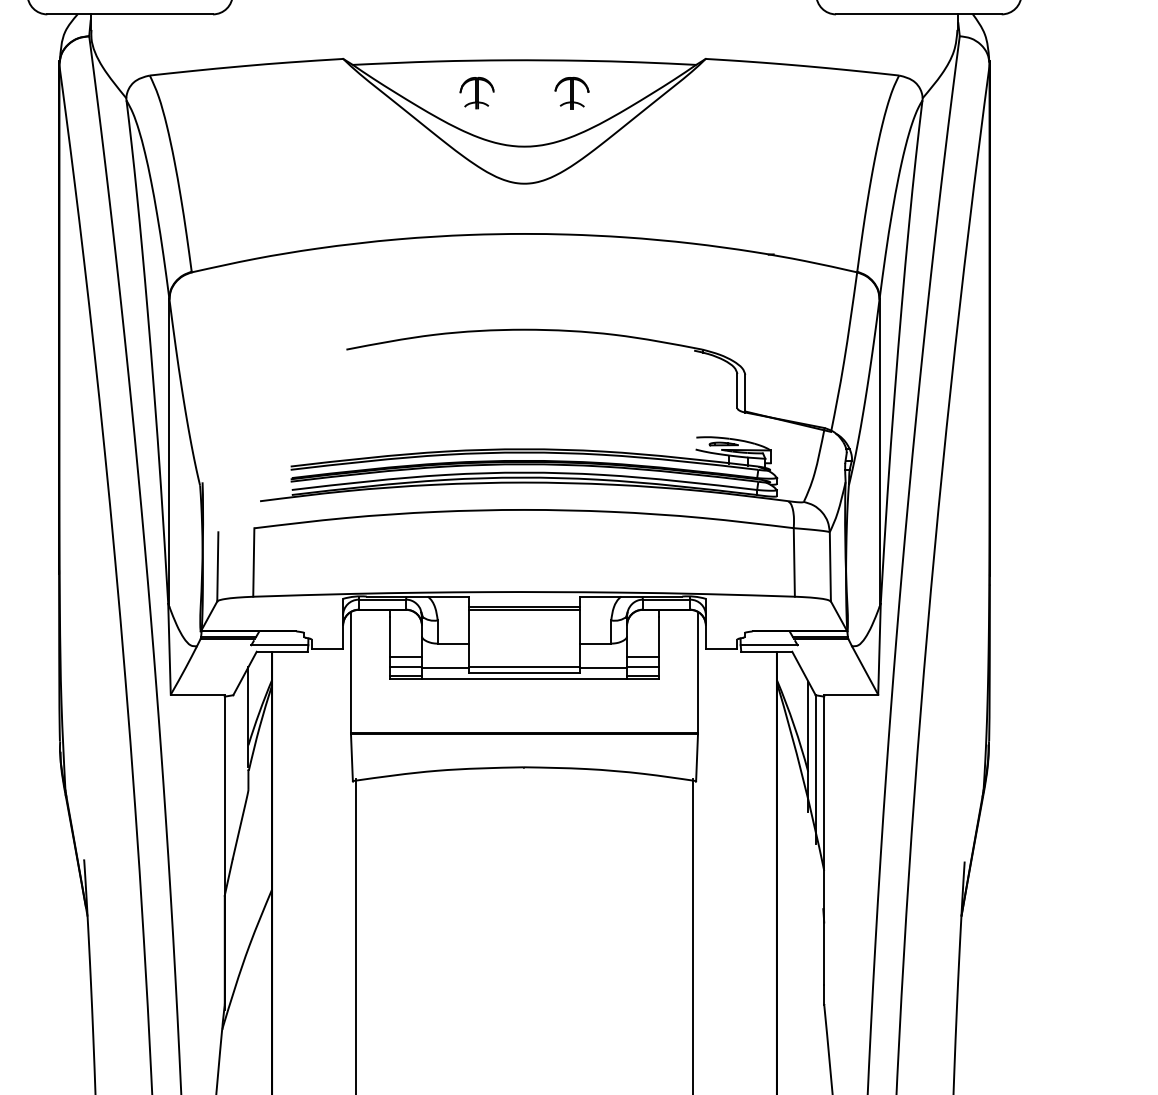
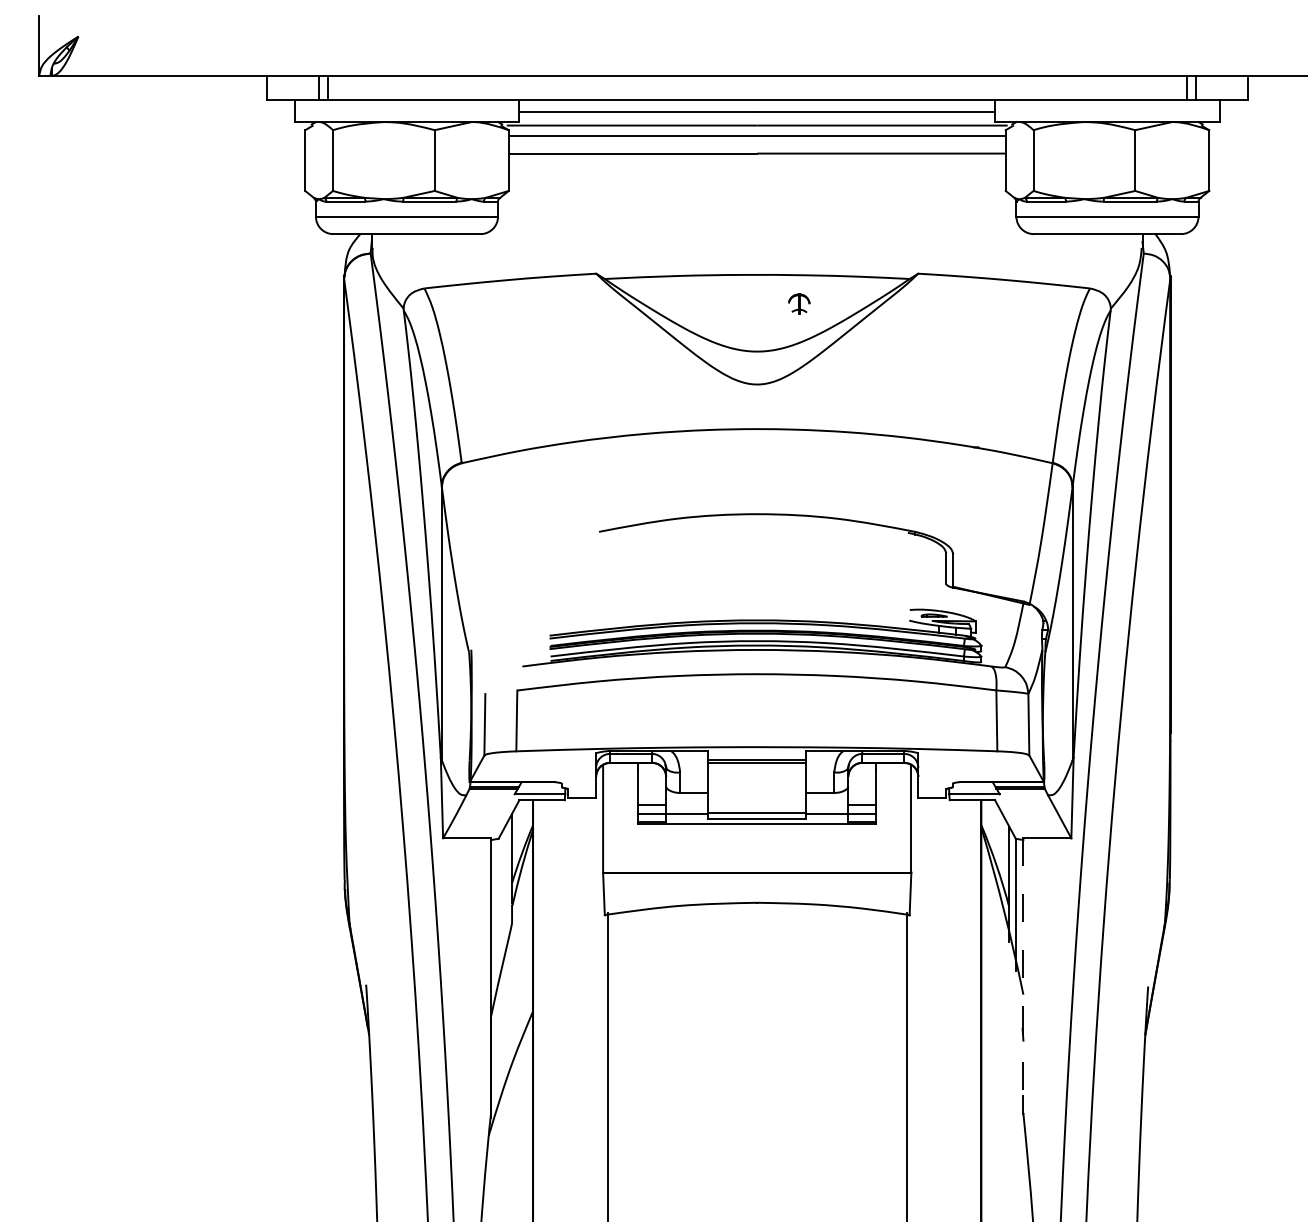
part: (476, 92) -> (714, 303), removed
part: (570, 92) -> (798, 303), size x0.7
line: (824, 840) -> (1023, 967), solid -> dashed

